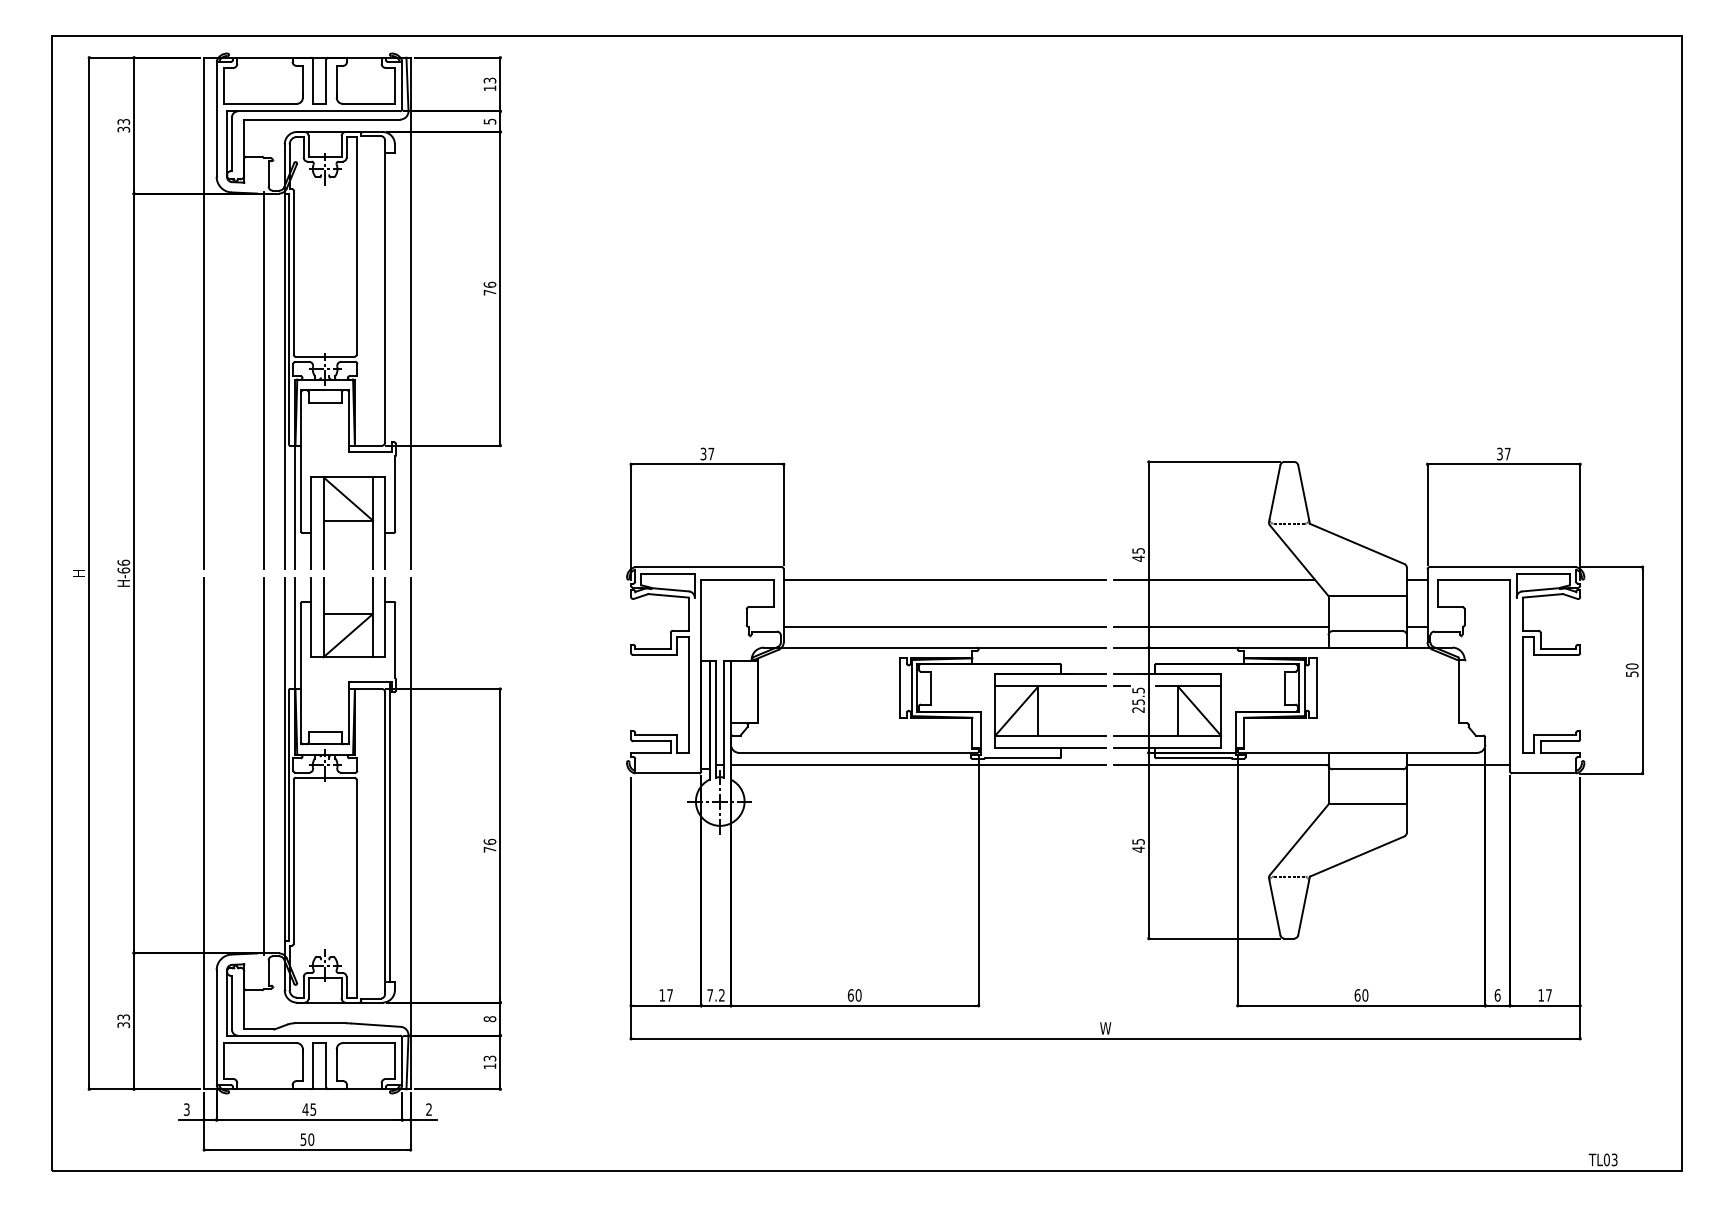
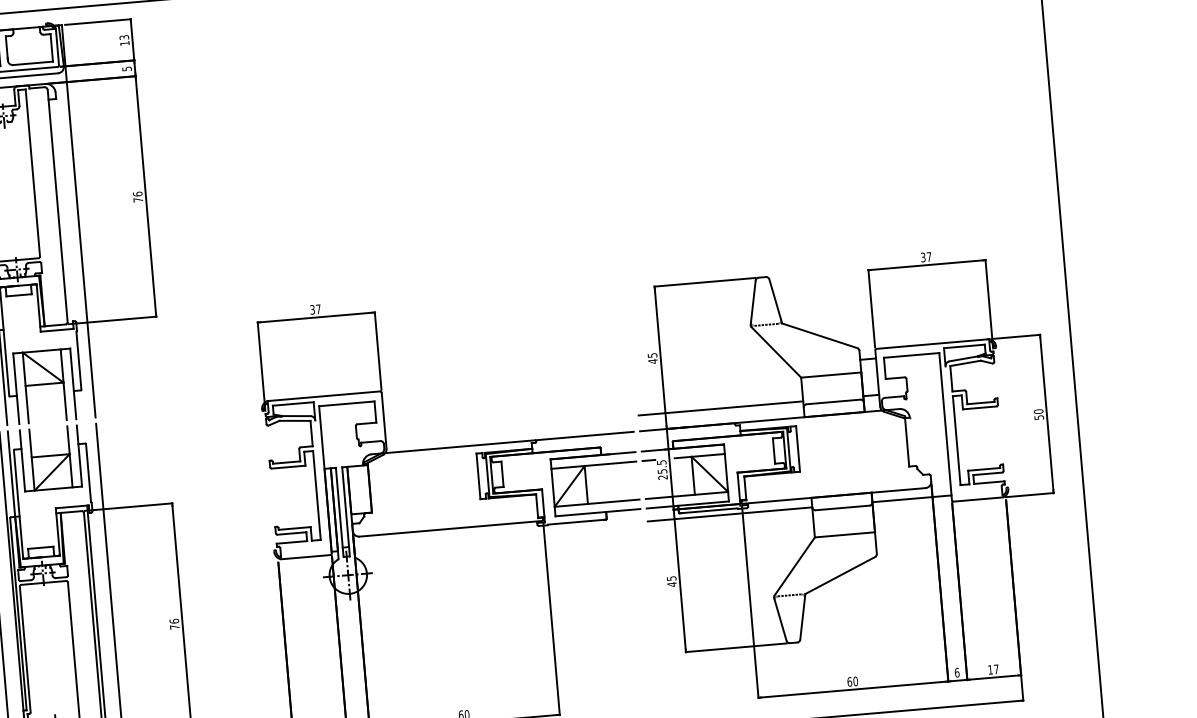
line: (944, 579) -> (505, 390), removed
line: (1213, 579) -> (711, 372), removed
line: (944, 627) -> (508, 427), removed
line: (918, 765) -> (497, 534), removed

